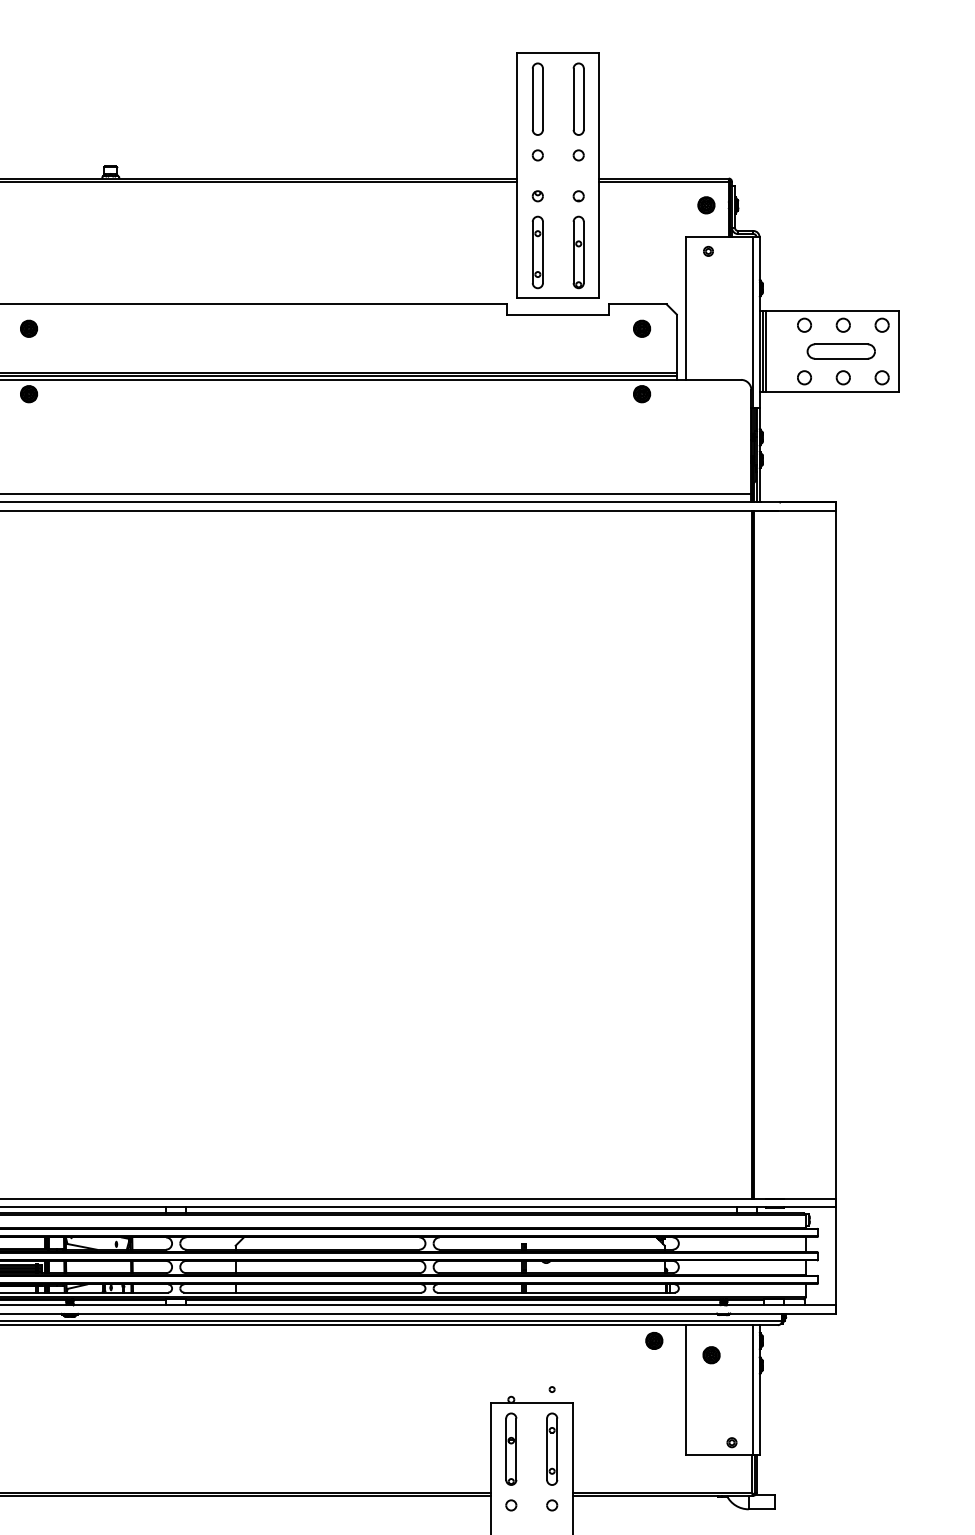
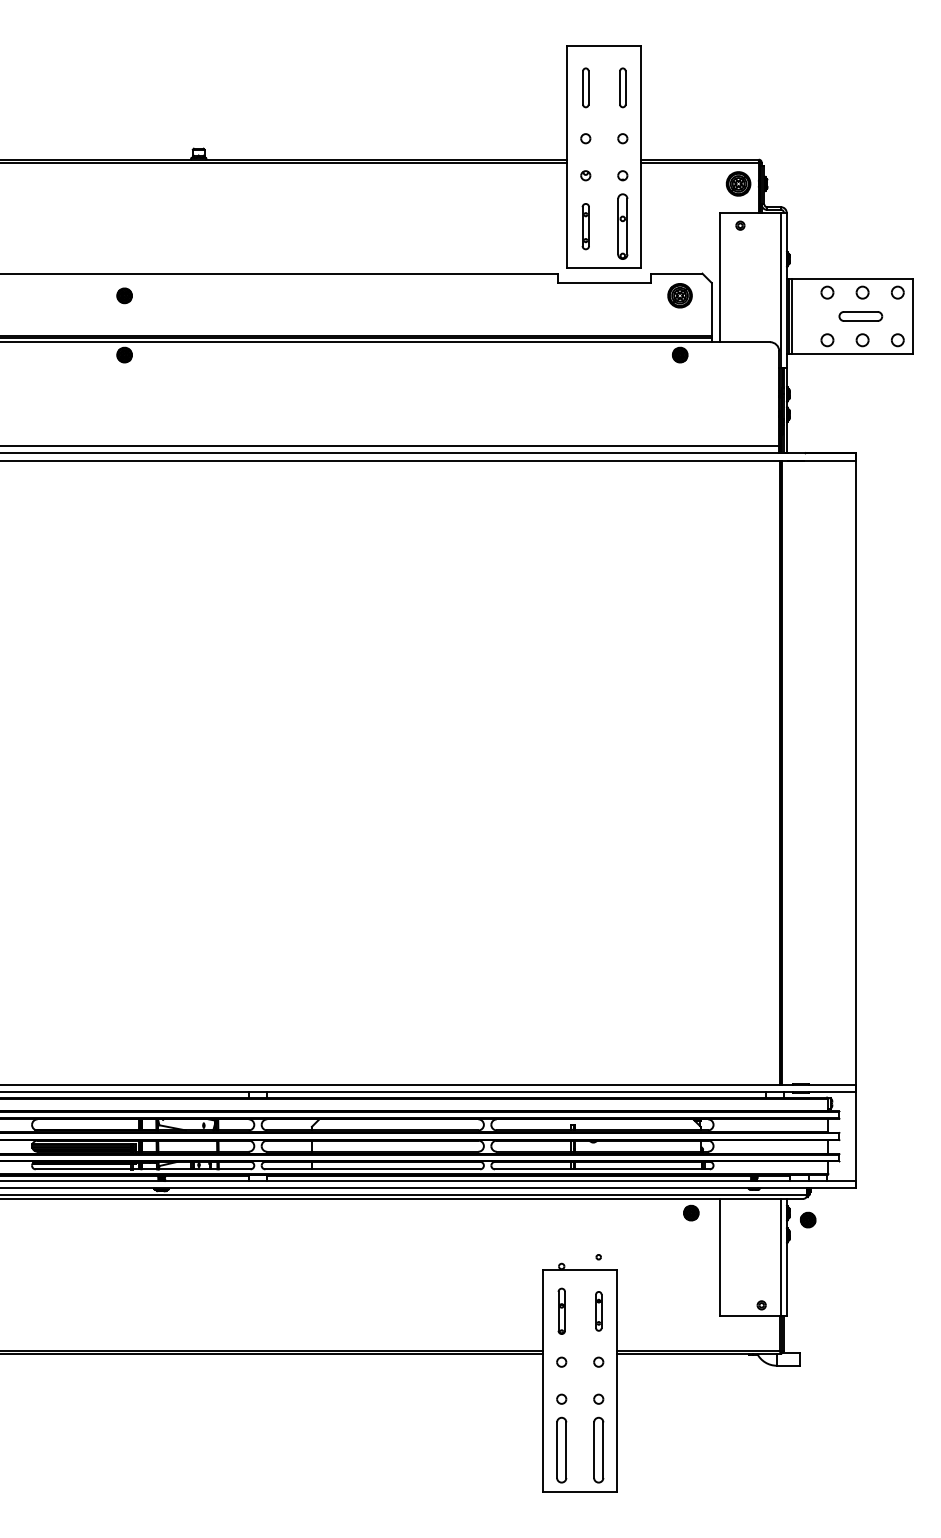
part: (537, 98) -> (585, 87), size x0.6
part: (578, 98) -> (622, 87), size x0.6
part: (706, 204) -> (738, 183), size x1.6
part: (537, 252) -> (585, 226), size x0.7
part: (642, 328) -> (680, 295), size x1.6
part: (840, 351) -> (860, 316), size x0.7
part: (711, 1354) -> (808, 1219), moved
part: (511, 1449) -> (561, 1311), size x0.7
part: (551, 1449) -> (598, 1311), size x0.6

